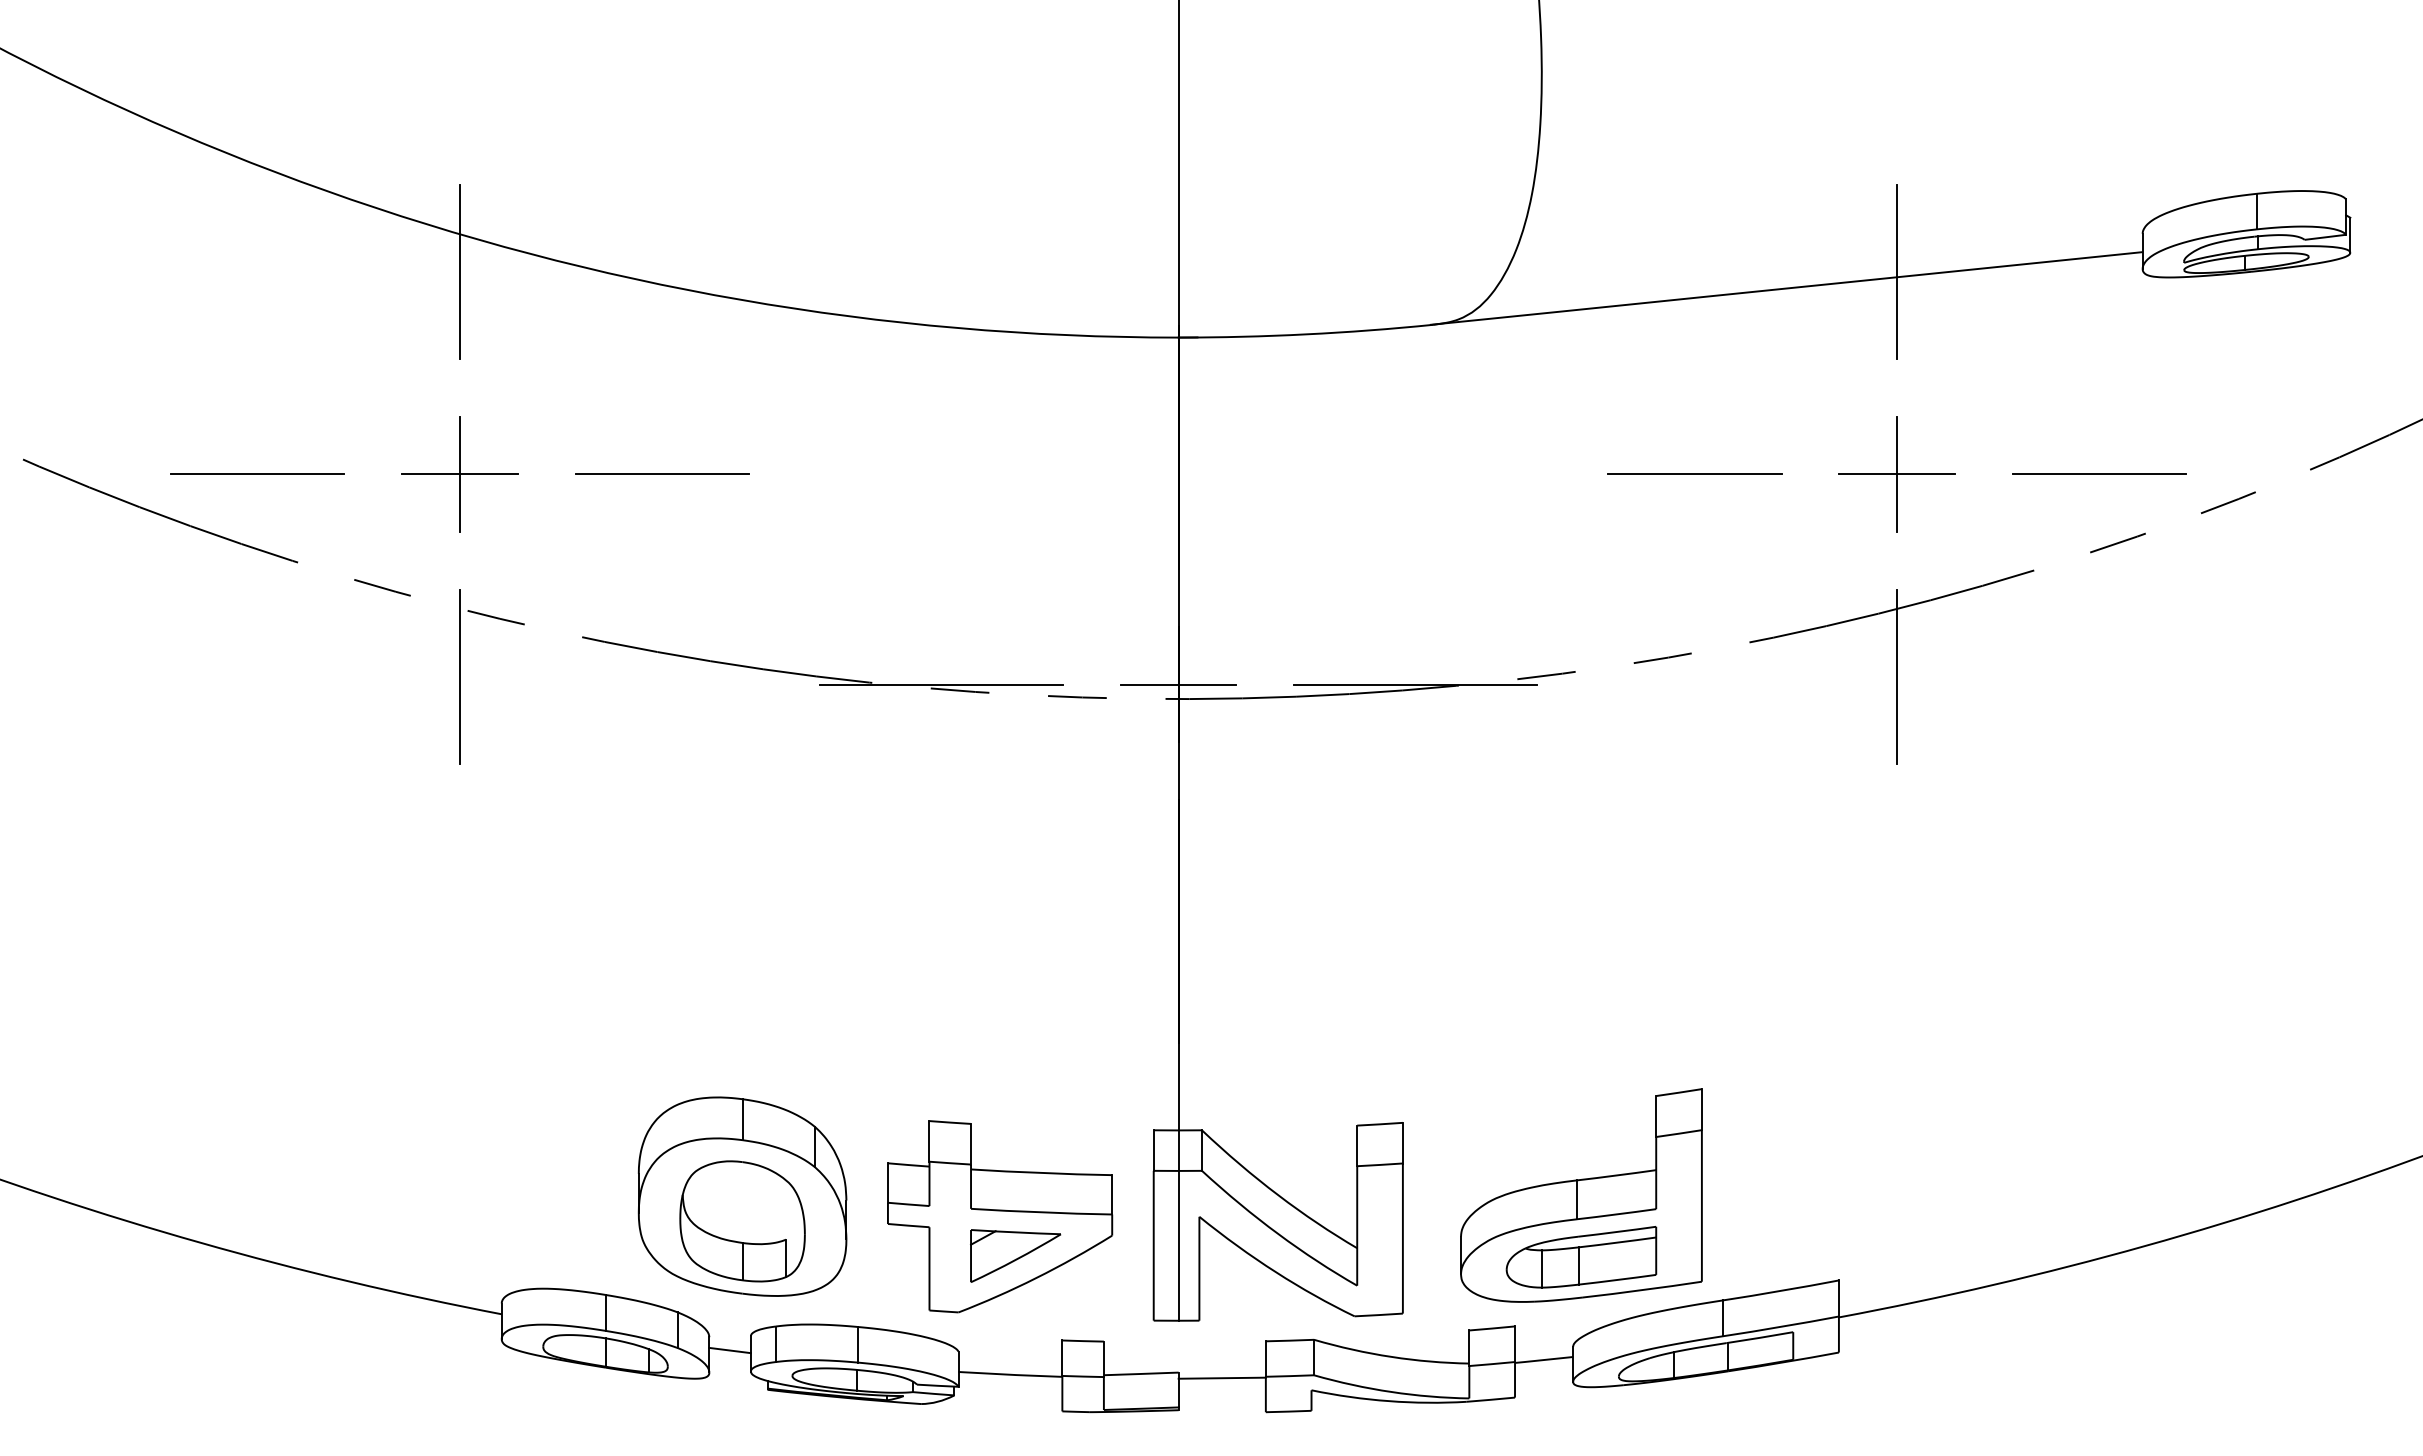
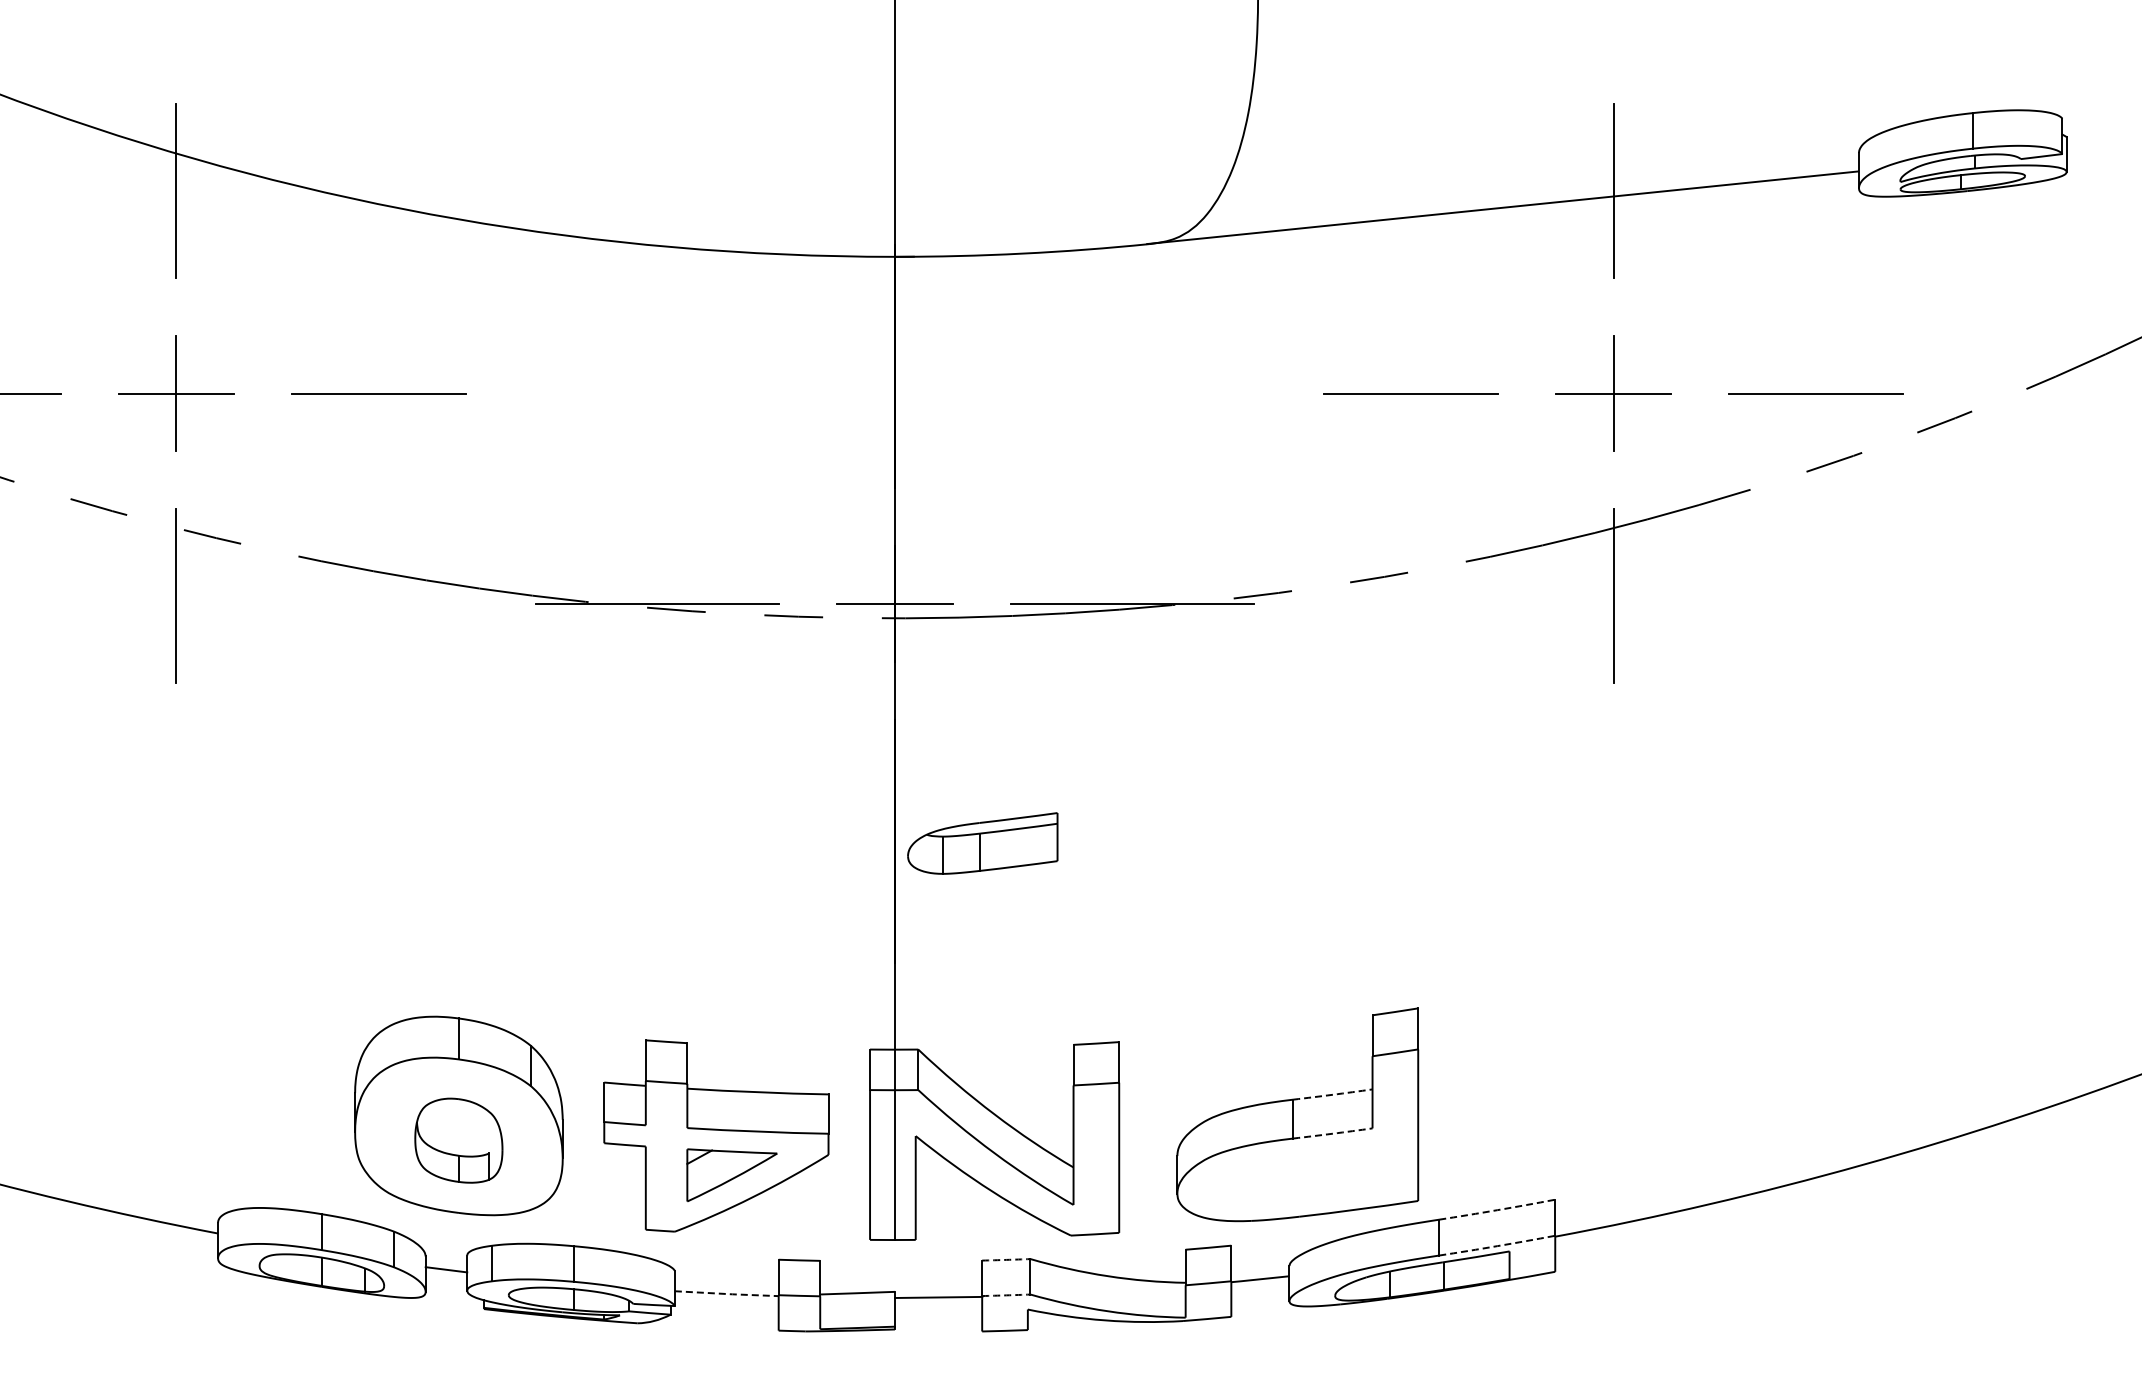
arc: (1616, 1175) -> (1332, 1094), solid -> dashed
arc: (1616, 1214) -> (1332, 1133), solid -> dashed
part: (742, 1221) -> (458, 1140), size x0.7
part: (1581, 1257) -> (982, 843), moved
arc: (1781, 1290) -> (1497, 1209), solid -> dashed
arc: (1781, 1326) -> (1497, 1245), solid -> dashed
arc: (1289, 1340) -> (1005, 1259), solid -> dashed
line: (1011, 1374) -> (727, 1293), solid -> dashed
arc: (1289, 1376) -> (1005, 1295), solid -> dashed

